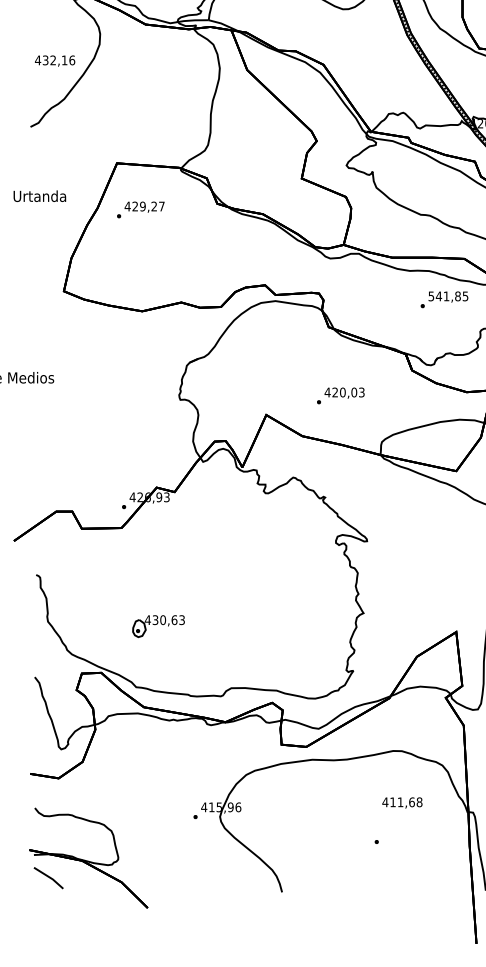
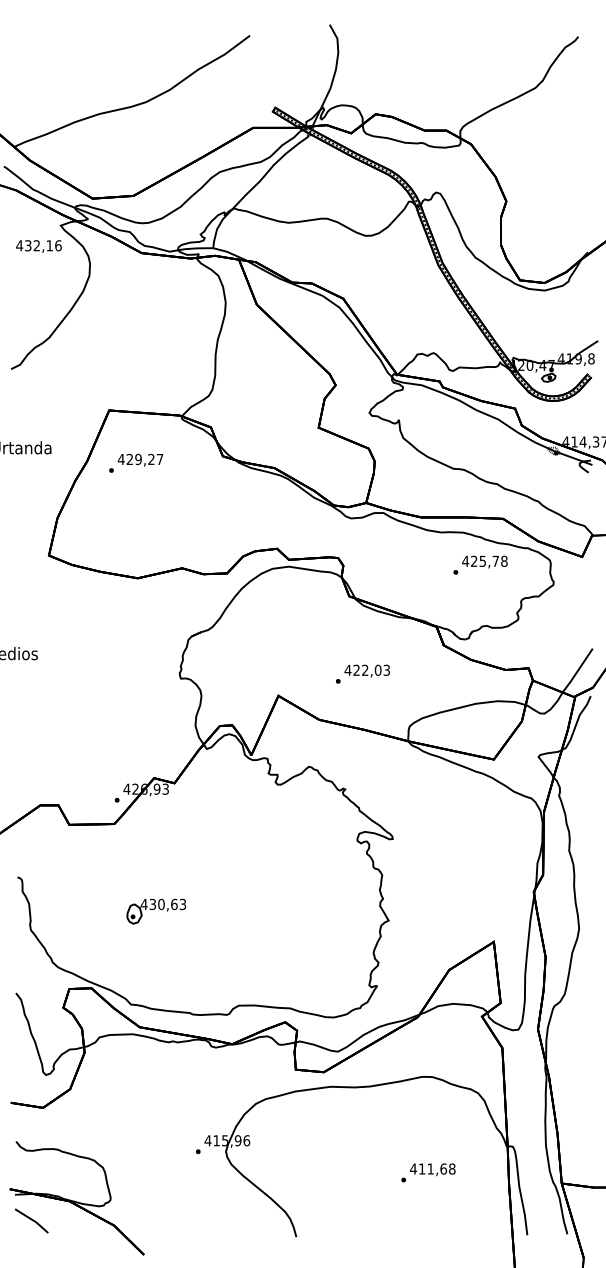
text: (54, 61) -> (38, 246), moved
text: (448, 295) -> (484, 560), 541,85 -> 425,78
text: (343, 391) -> (365, 669), 420,03 -> 422,03
part: (158, 626) -> (156, 911), moved
text: (402, 802) -> (432, 1169), moved

